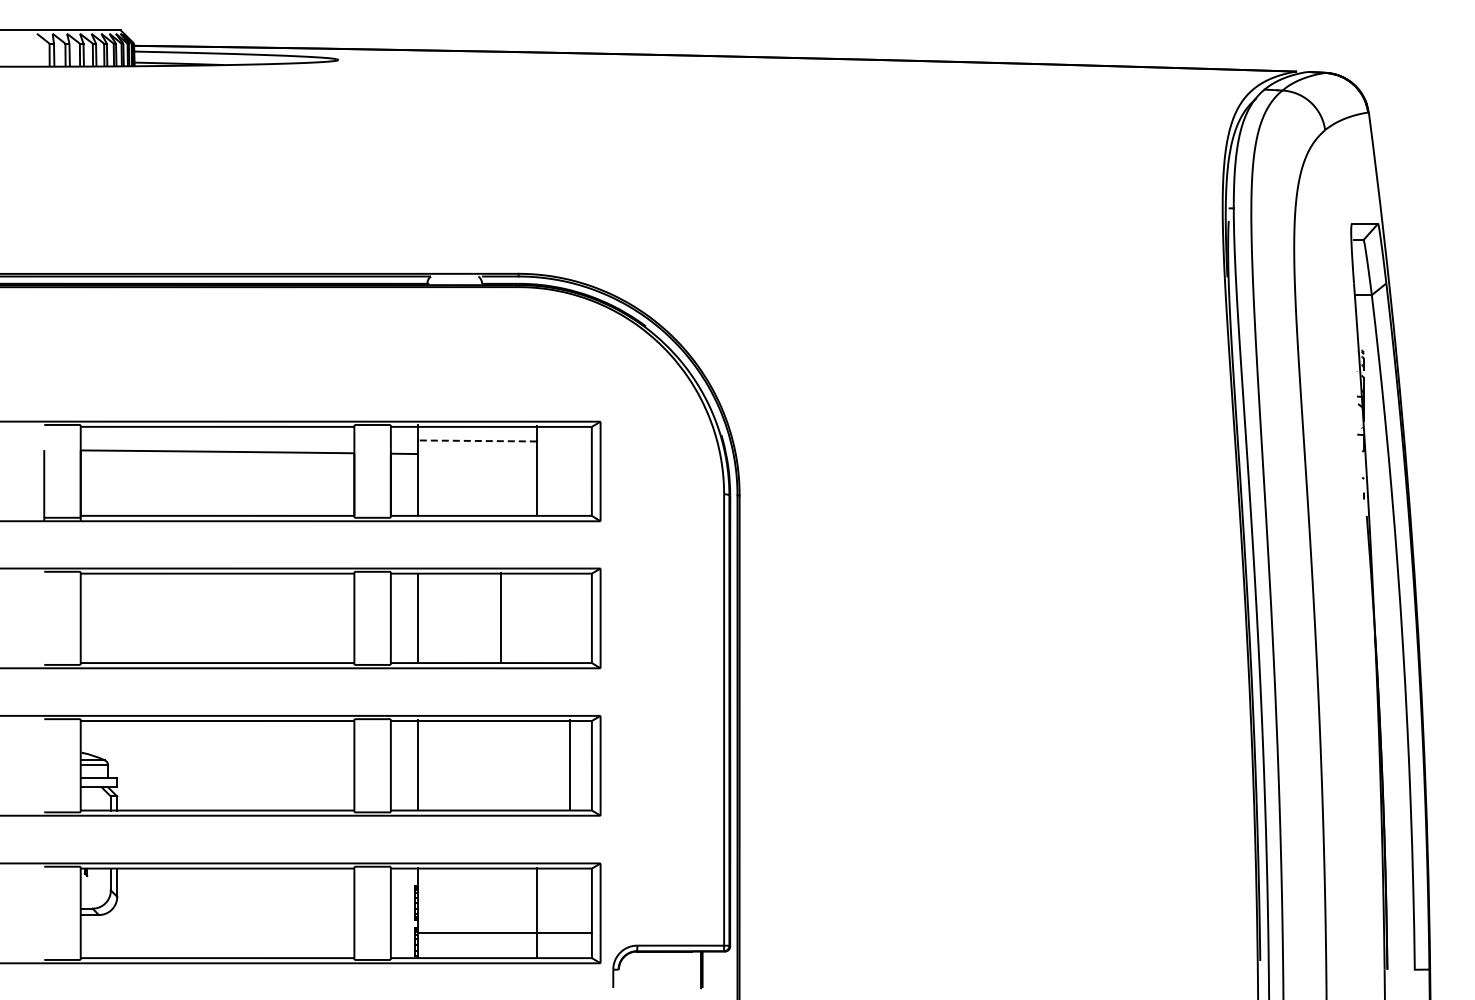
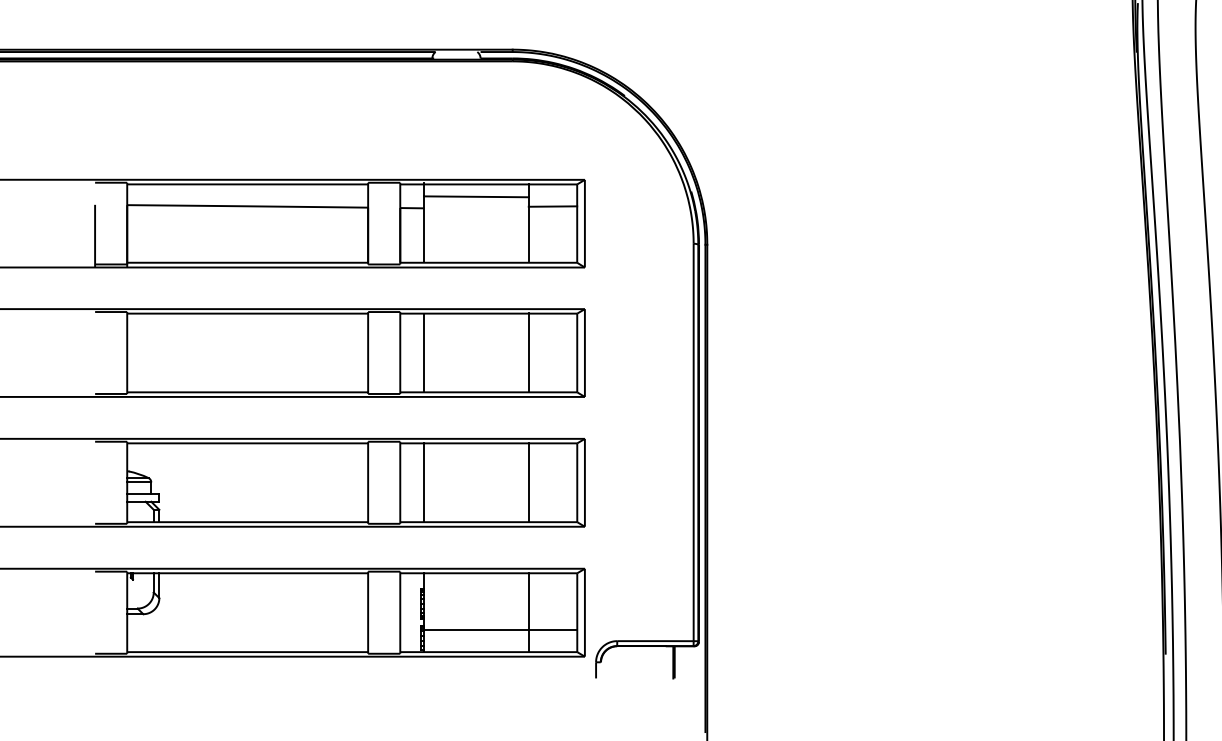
line: (477, 440) -> (476, 196), dashed -> solid
line: (563, 451) -> (552, 206), added
line: (500, 617) -> (528, 352), moved
line: (569, 765) -> (528, 482), moved

